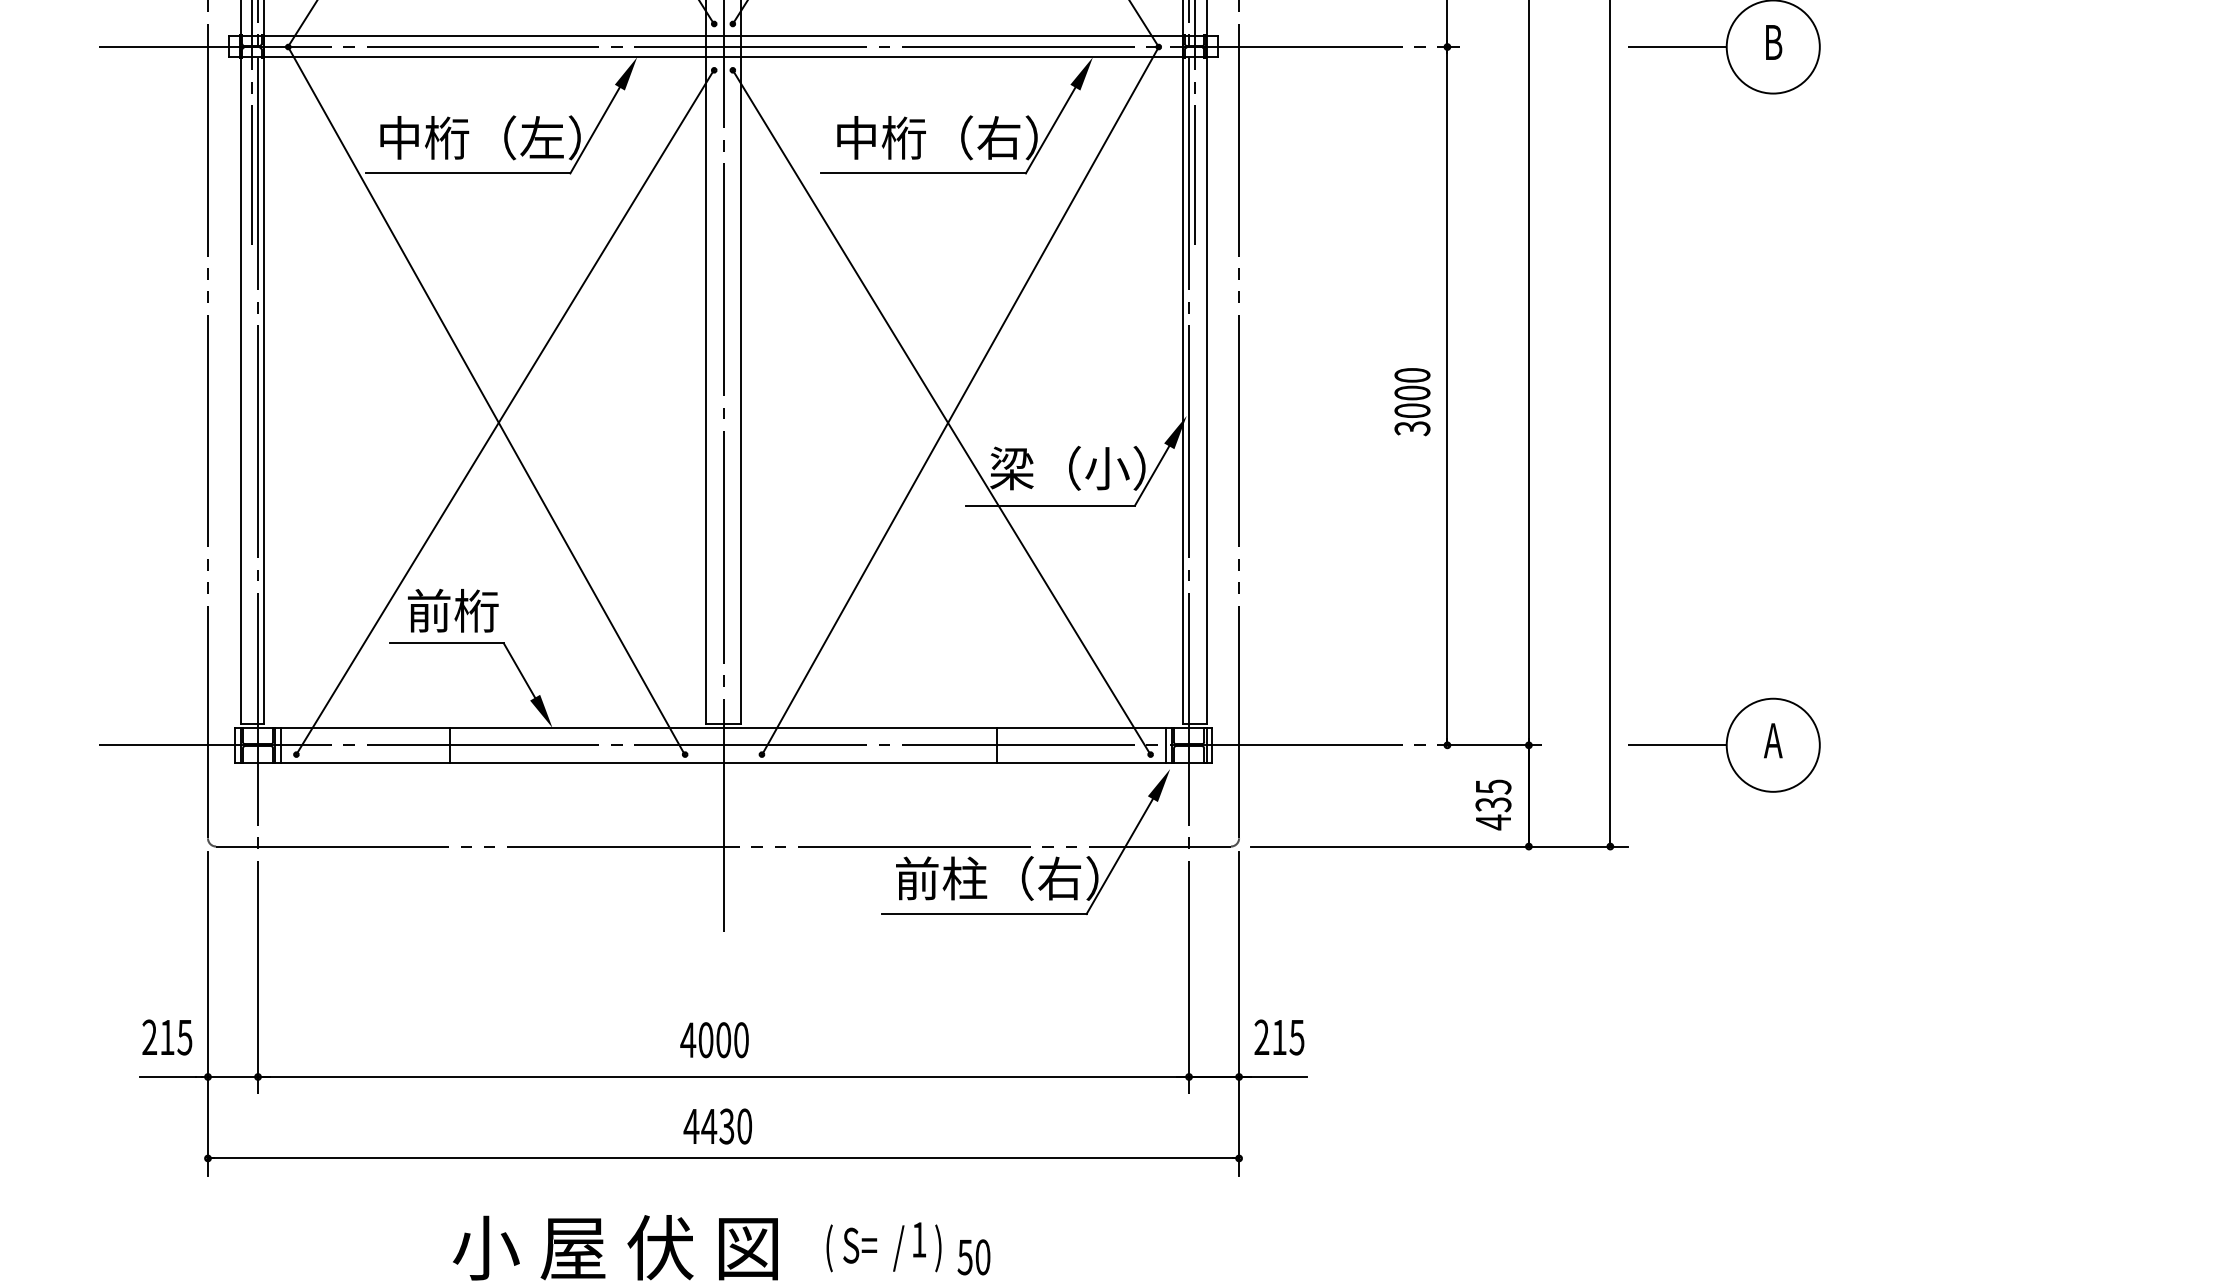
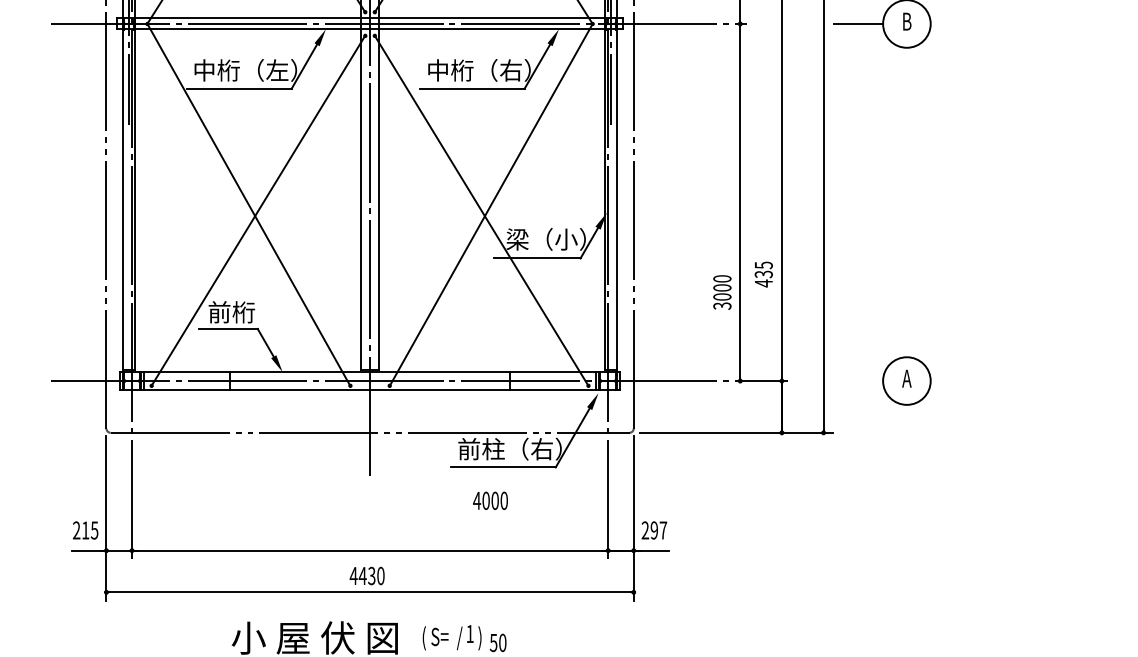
text: (1412, 401) -> (722, 292), moved
line: (1676, 746) -> (857, 381), removed
text: (1492, 804) -> (763, 274), moved
text: (1287, 1037) -> (658, 530), 215 -> 297
text: (714, 1039) -> (490, 500), moved

